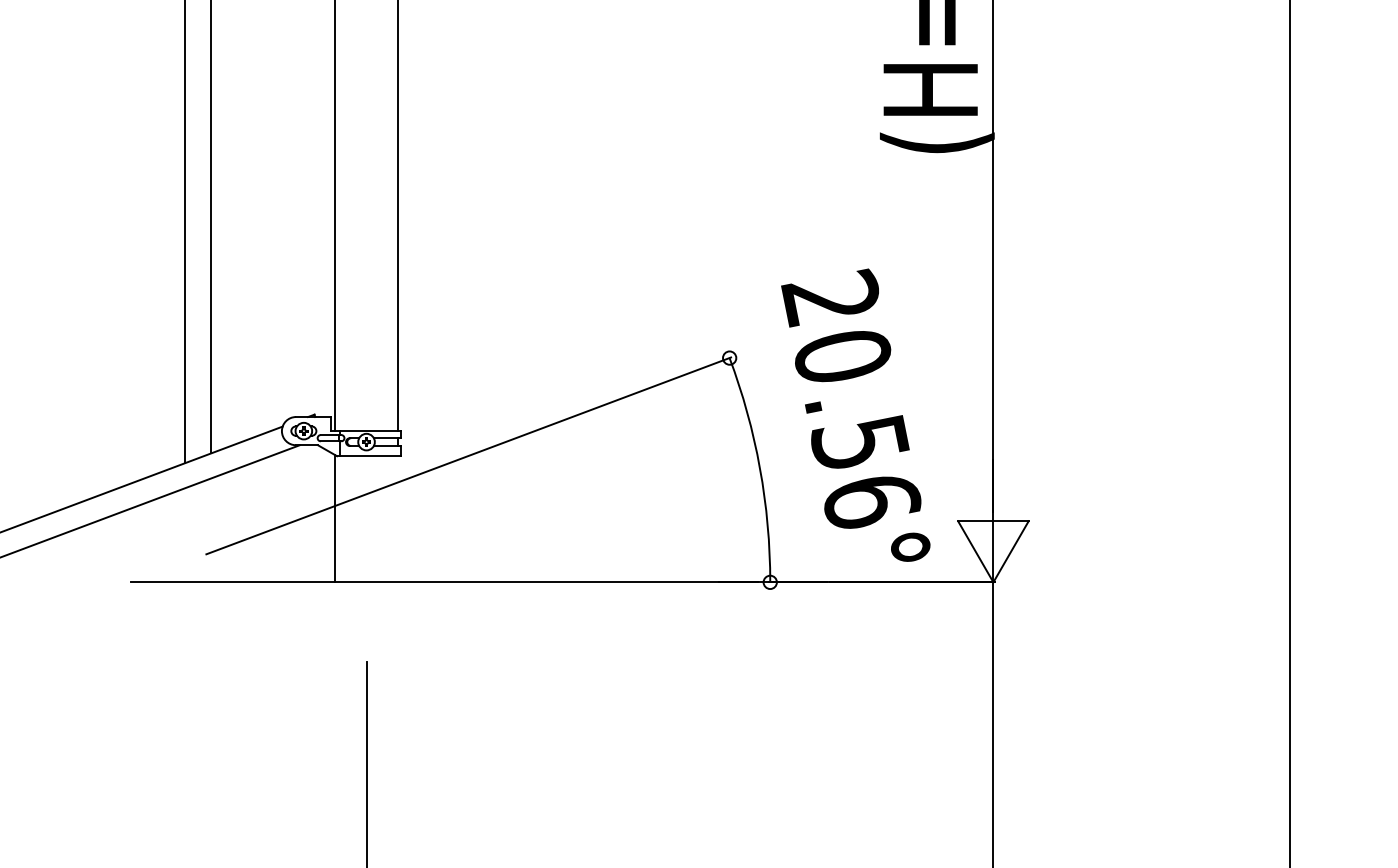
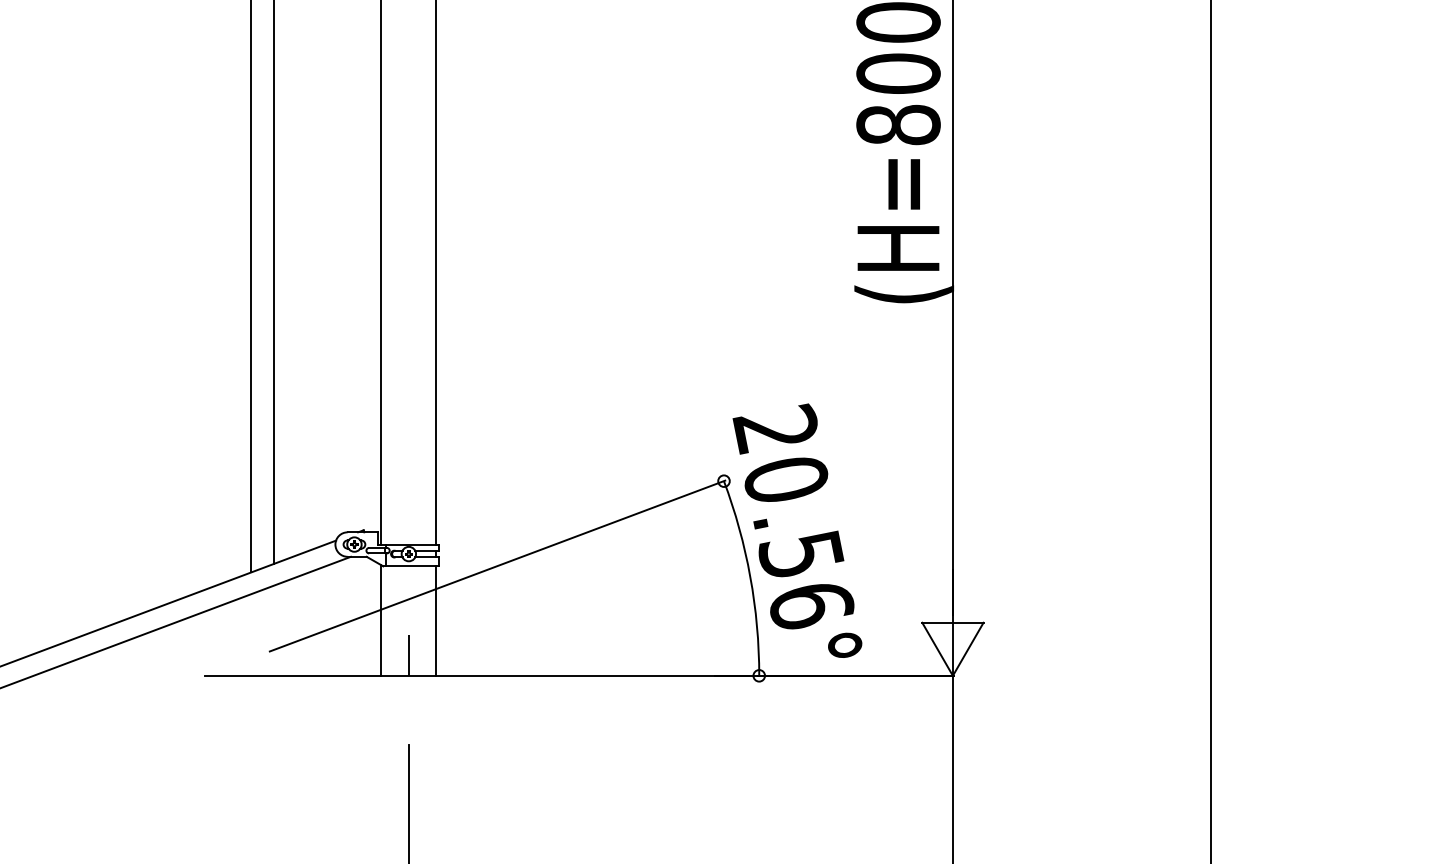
text: (855, 414) -> (797, 530), moved
line: (398, 518) -> (436, 620), added
line: (366, 558) -> (408, 655), added

